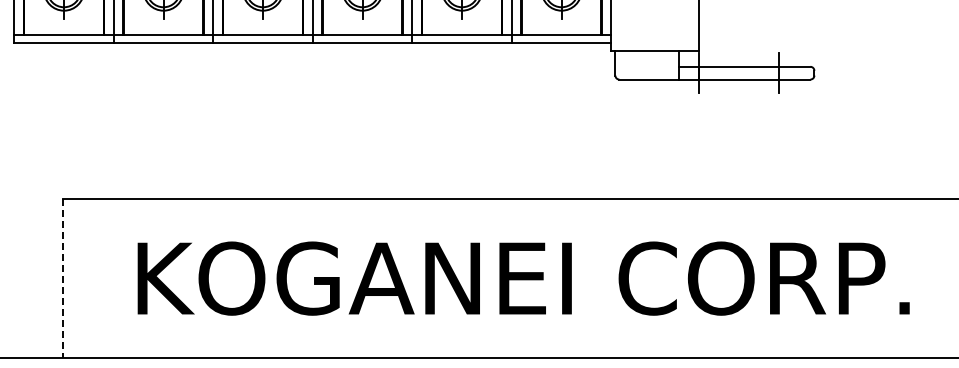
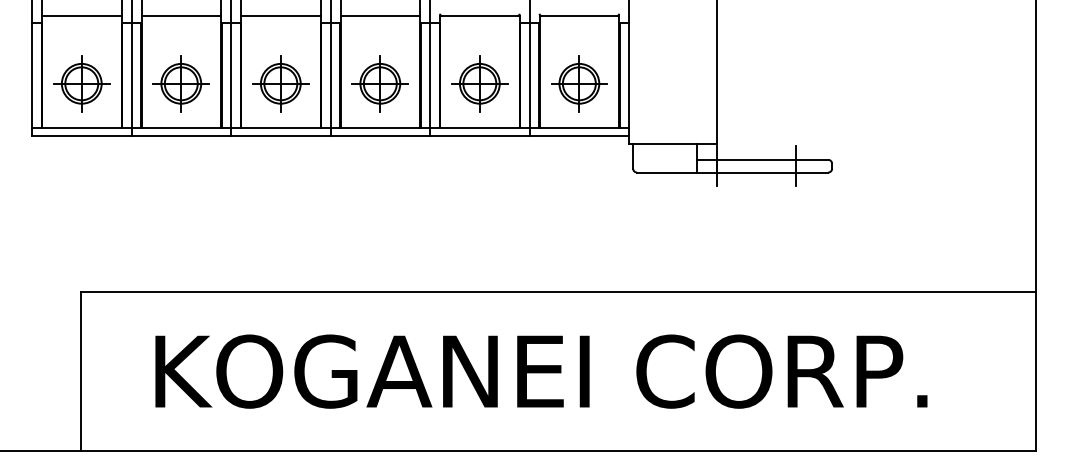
line: (62, 278) -> (80, 371), dashed -> solid

